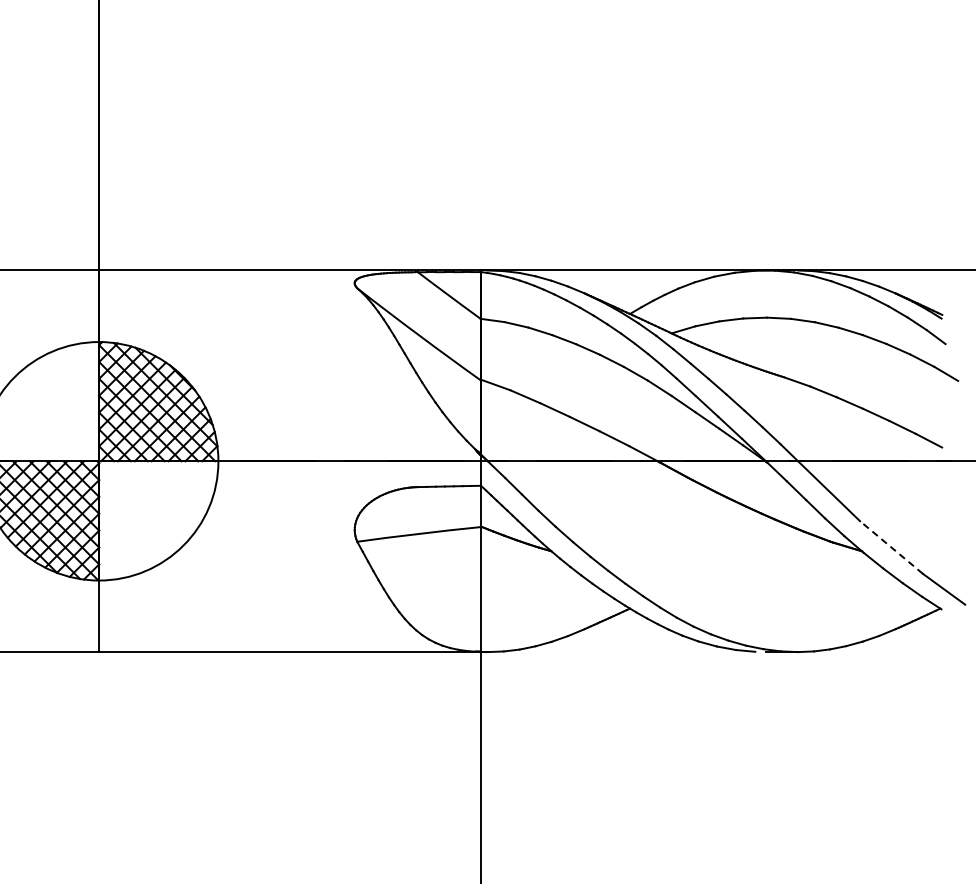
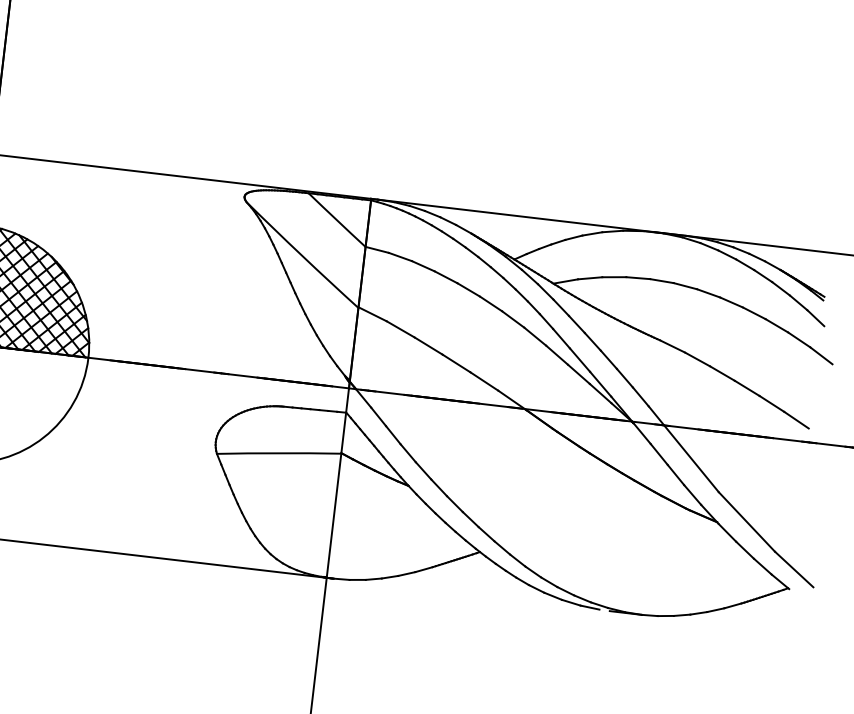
line: (891, 547) -> (746, 521), dashed -> solid

